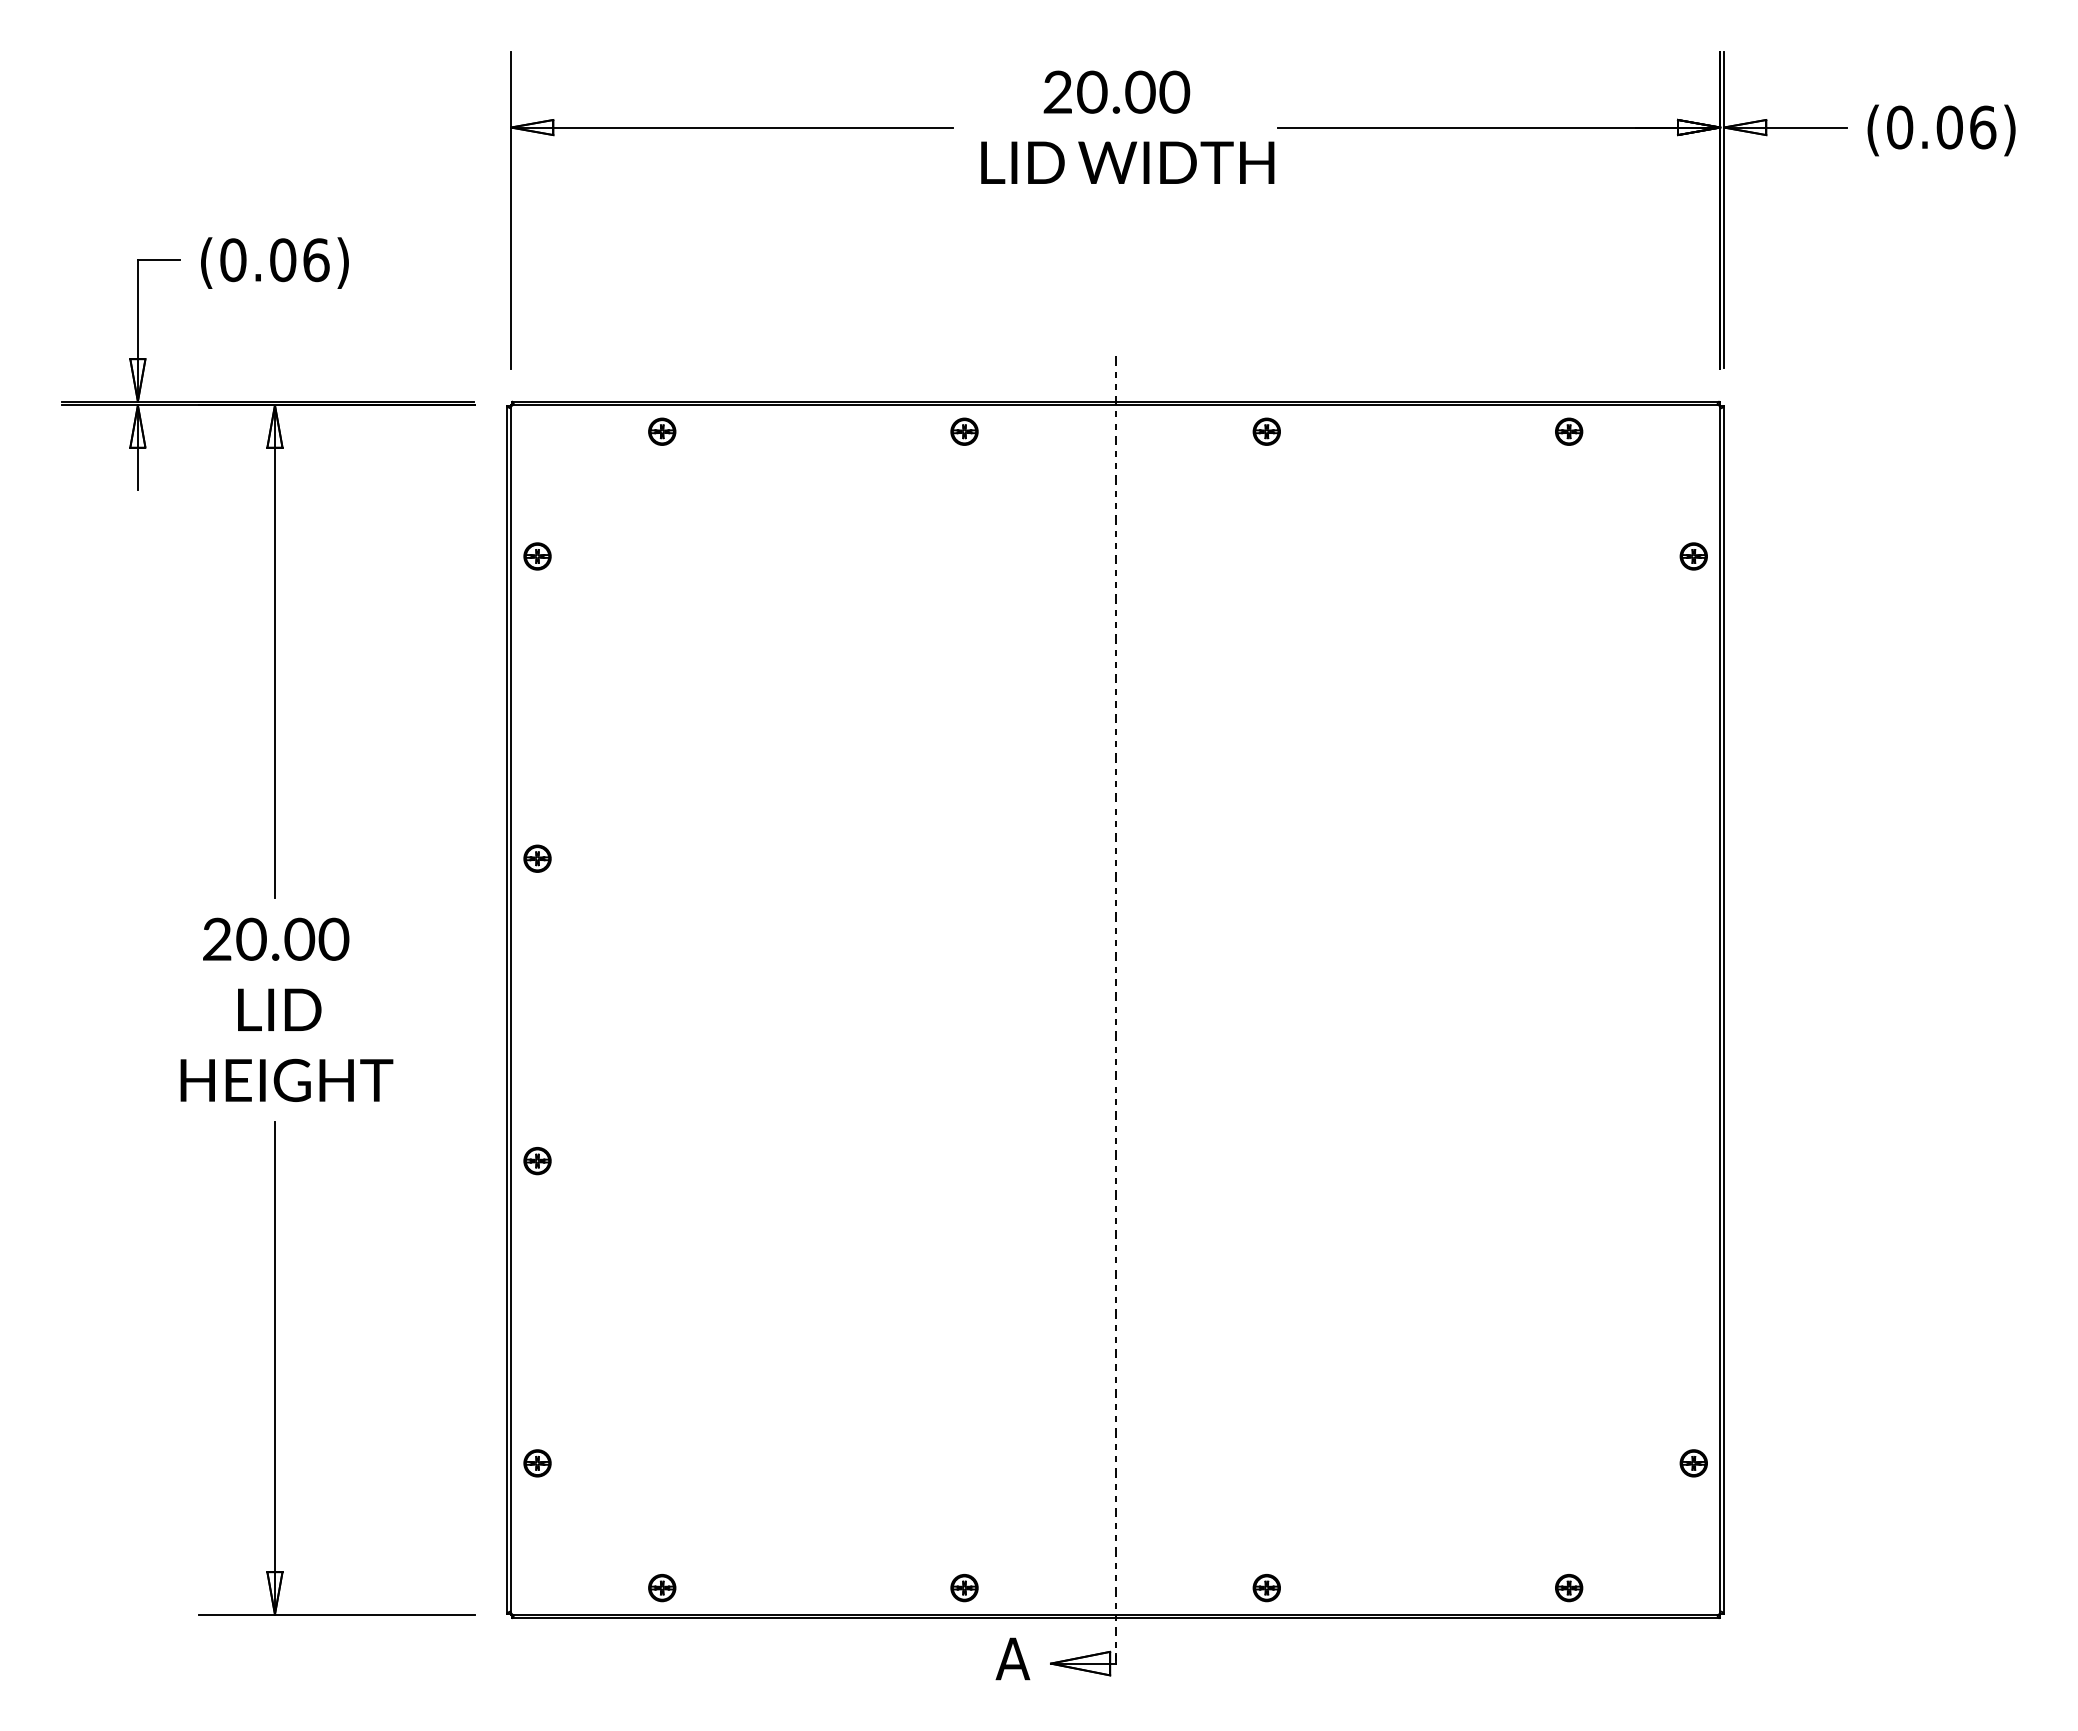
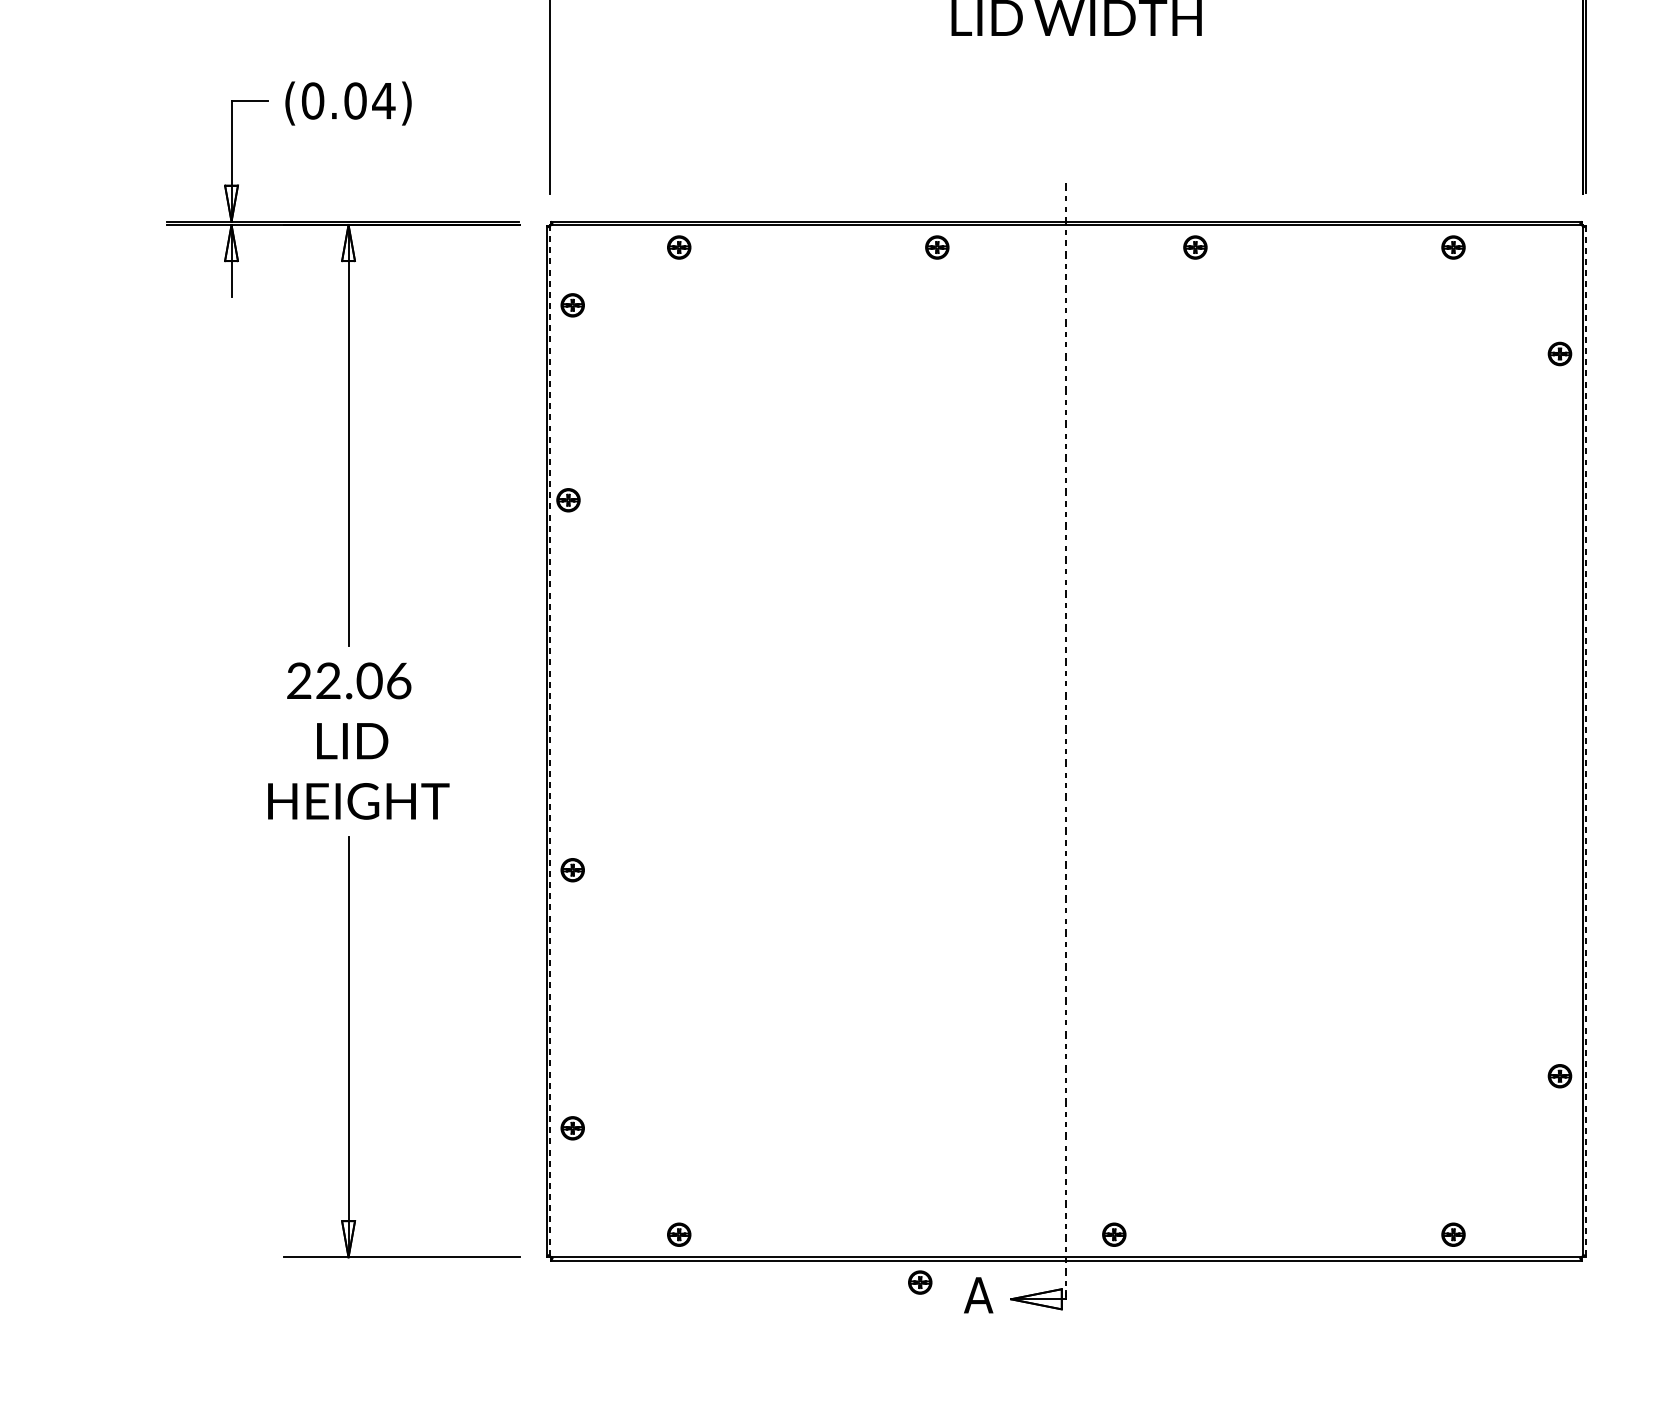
text: (316, 260) -> (384, 101), (0.06) -> (0.04)
part: (537, 556) -> (572, 305), moved
part: (537, 858) -> (568, 500), moved
text: (292, 938) -> (363, 680), 20.00 -> 22.06
line: (511, 1009) -> (550, 740), solid -> dashed
line: (1724, 1009) -> (1586, 740), solid -> dashed
part: (1693, 1463) -> (1559, 1076), moved
part: (964, 1588) -> (920, 1282), moved
part: (1266, 1588) -> (1114, 1235), moved

